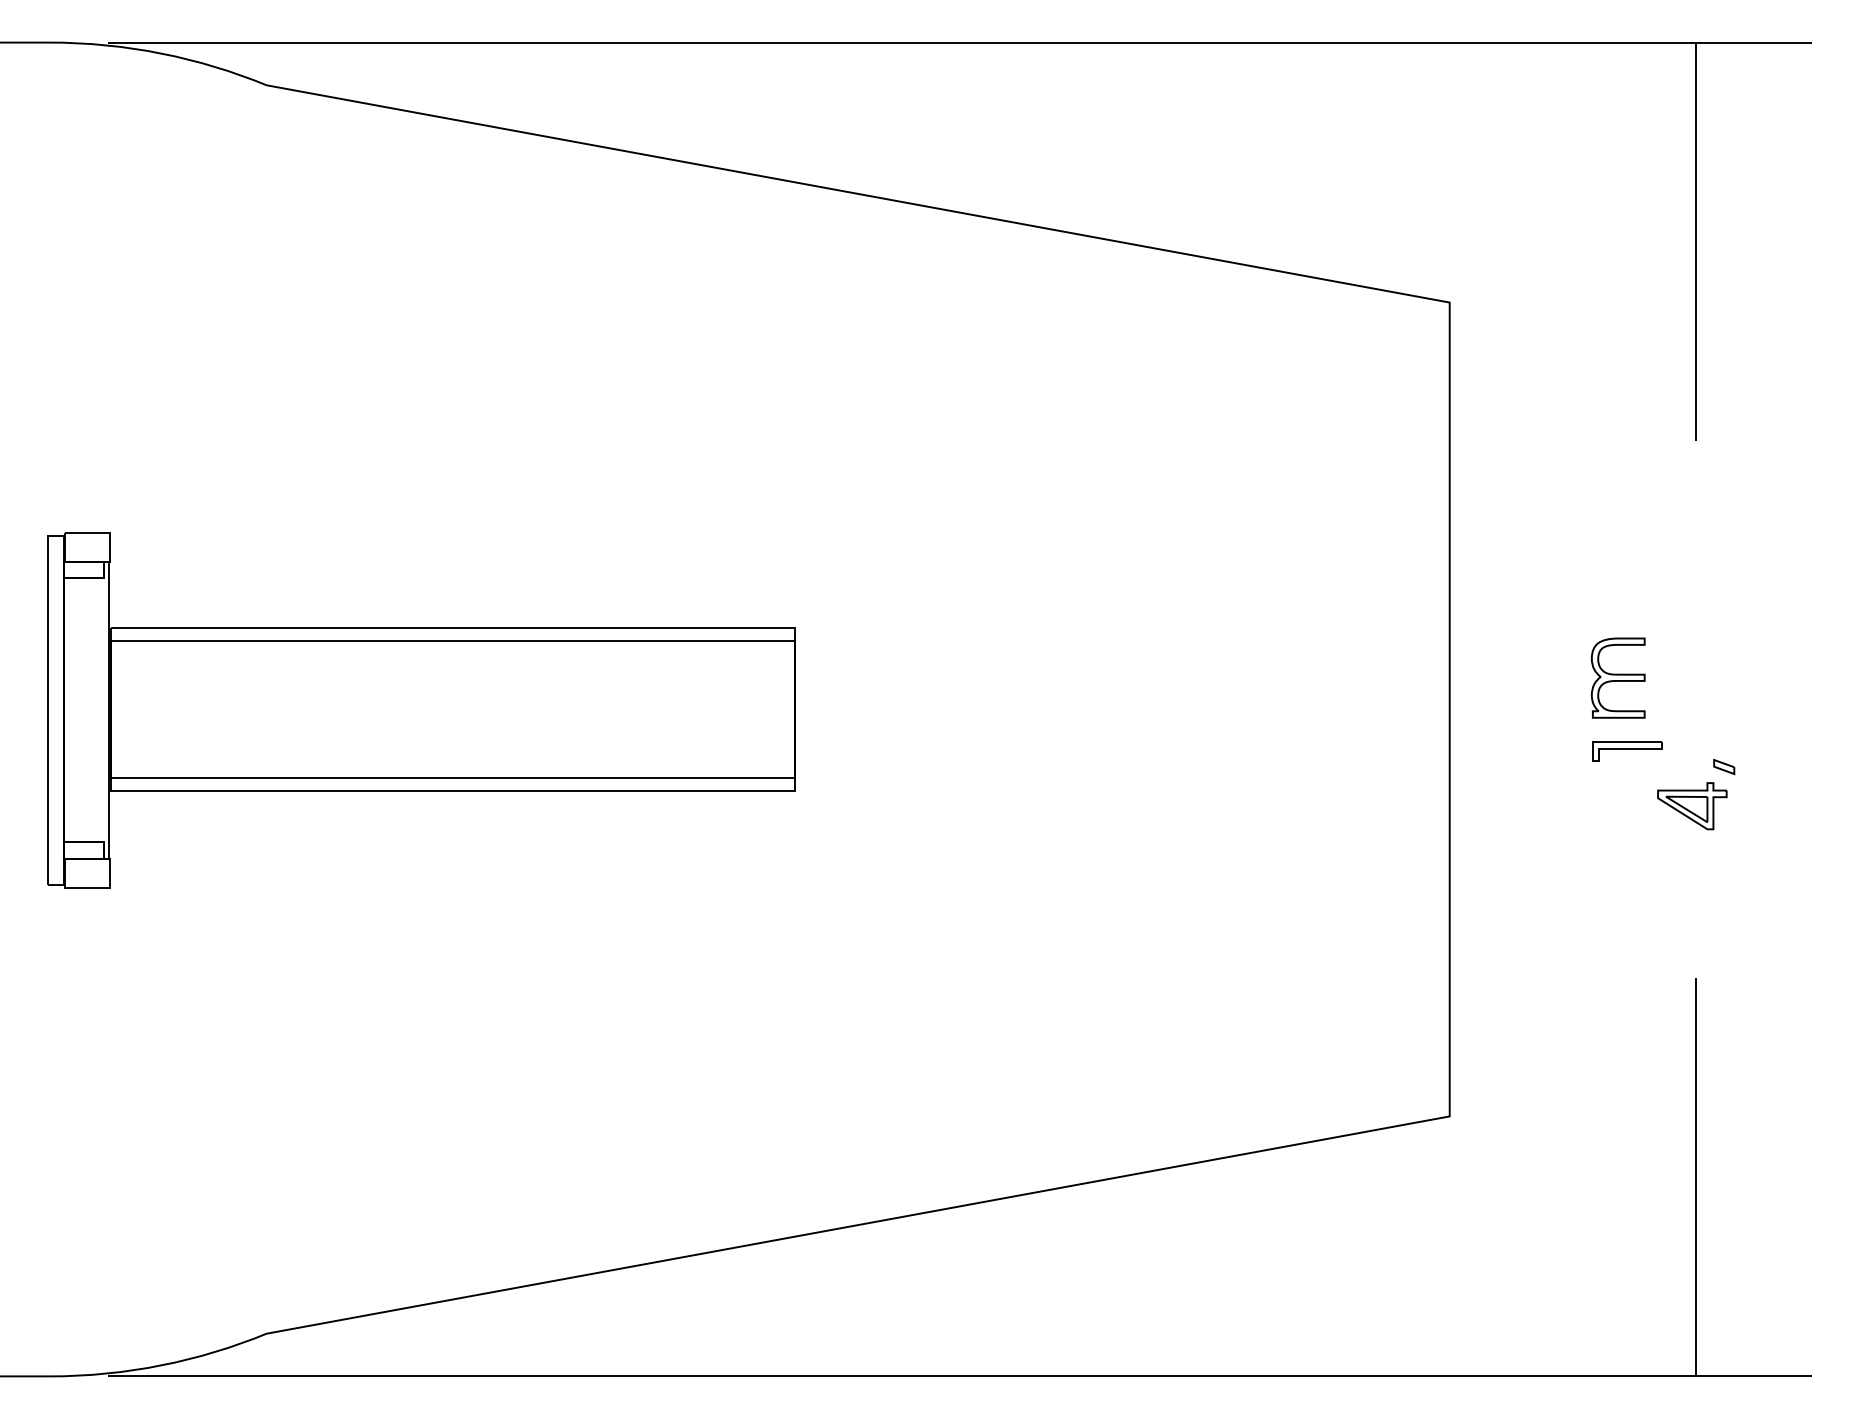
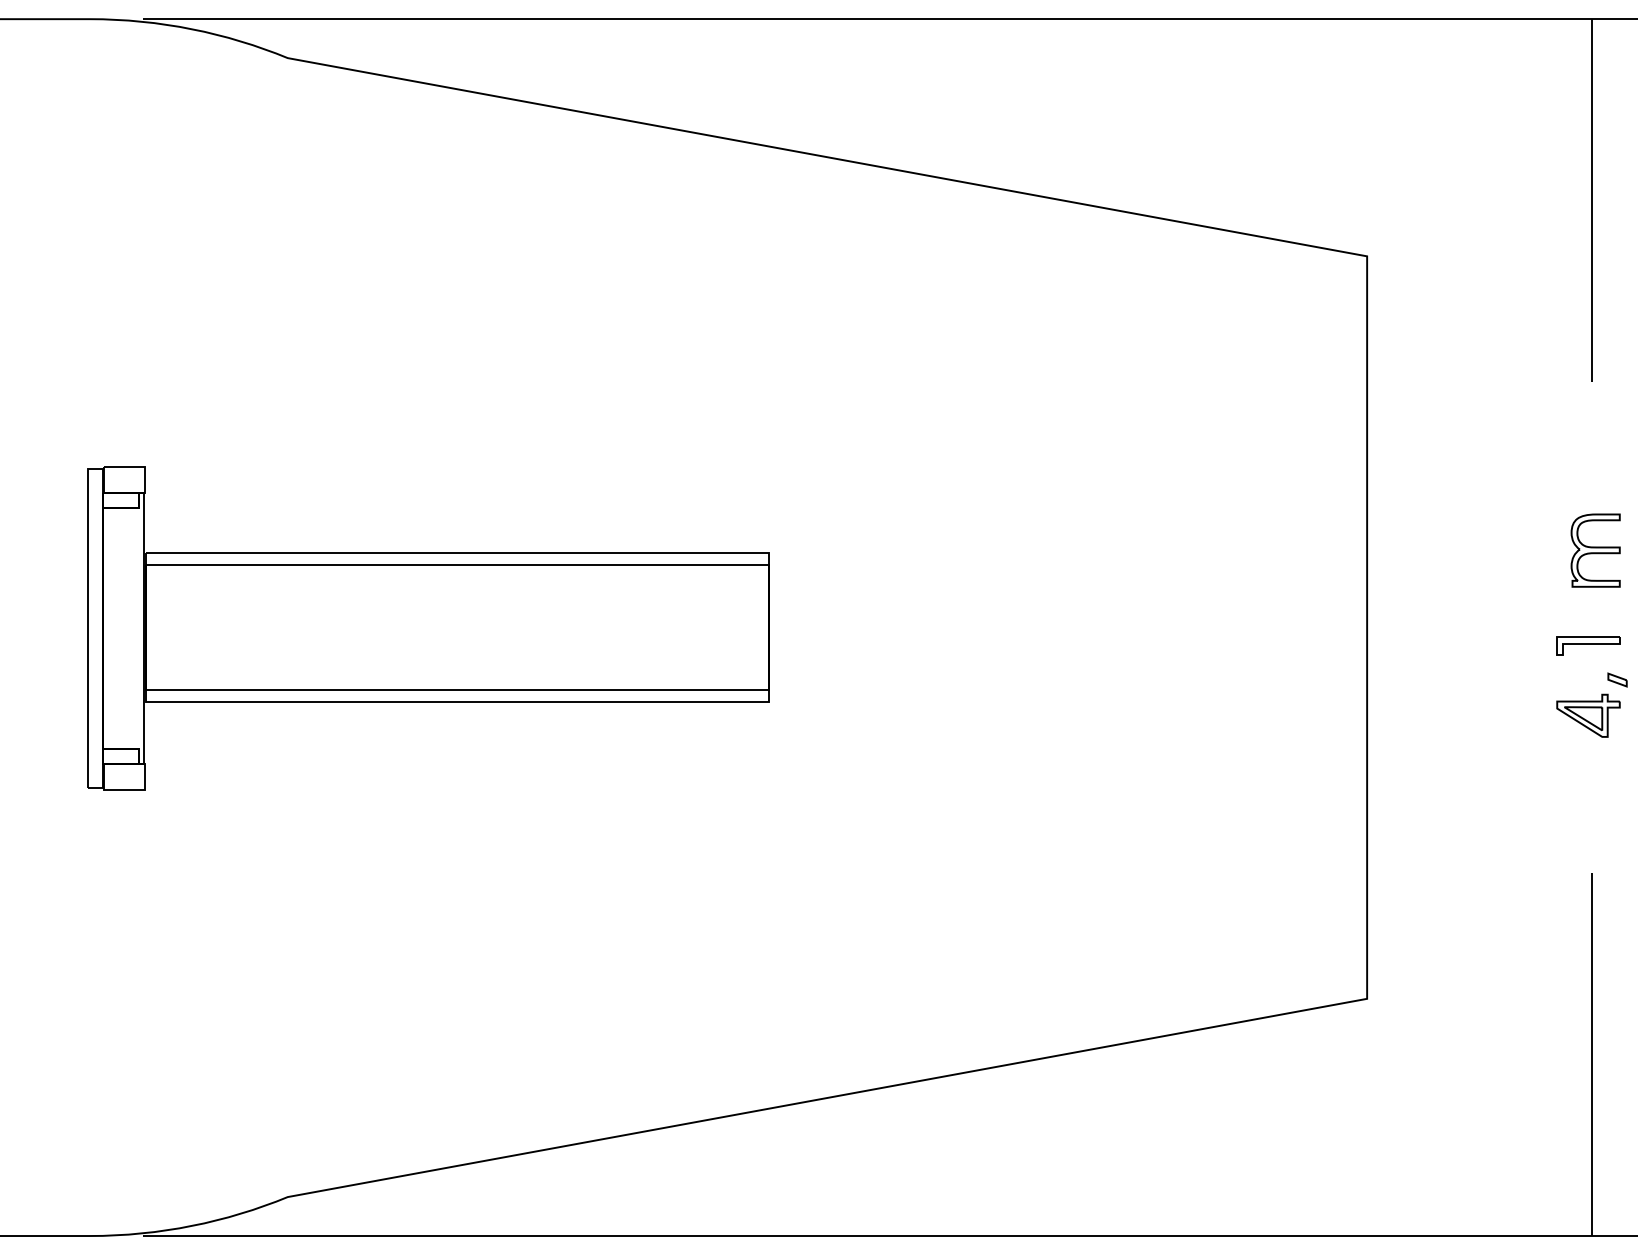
part: (1617, 677) -> (1595, 550), moved
part: (1627, 751) -> (1588, 645), moved

